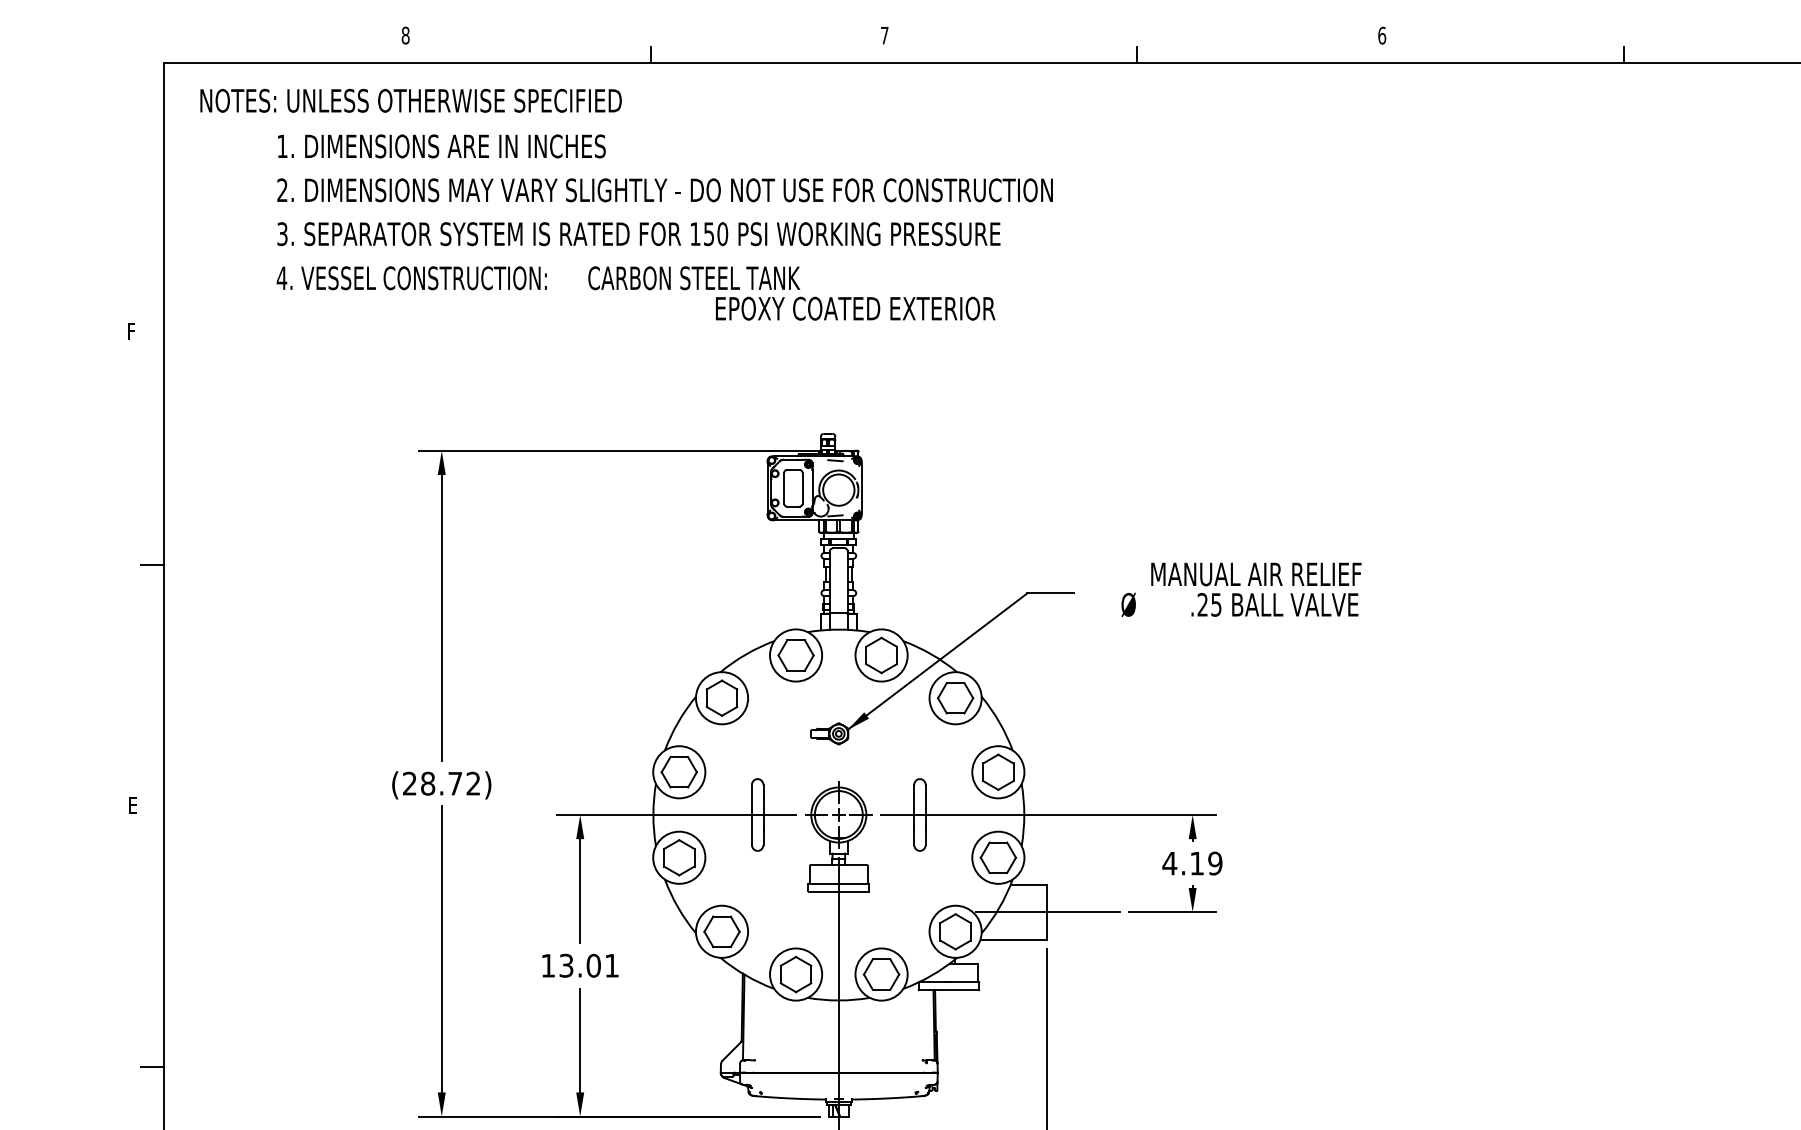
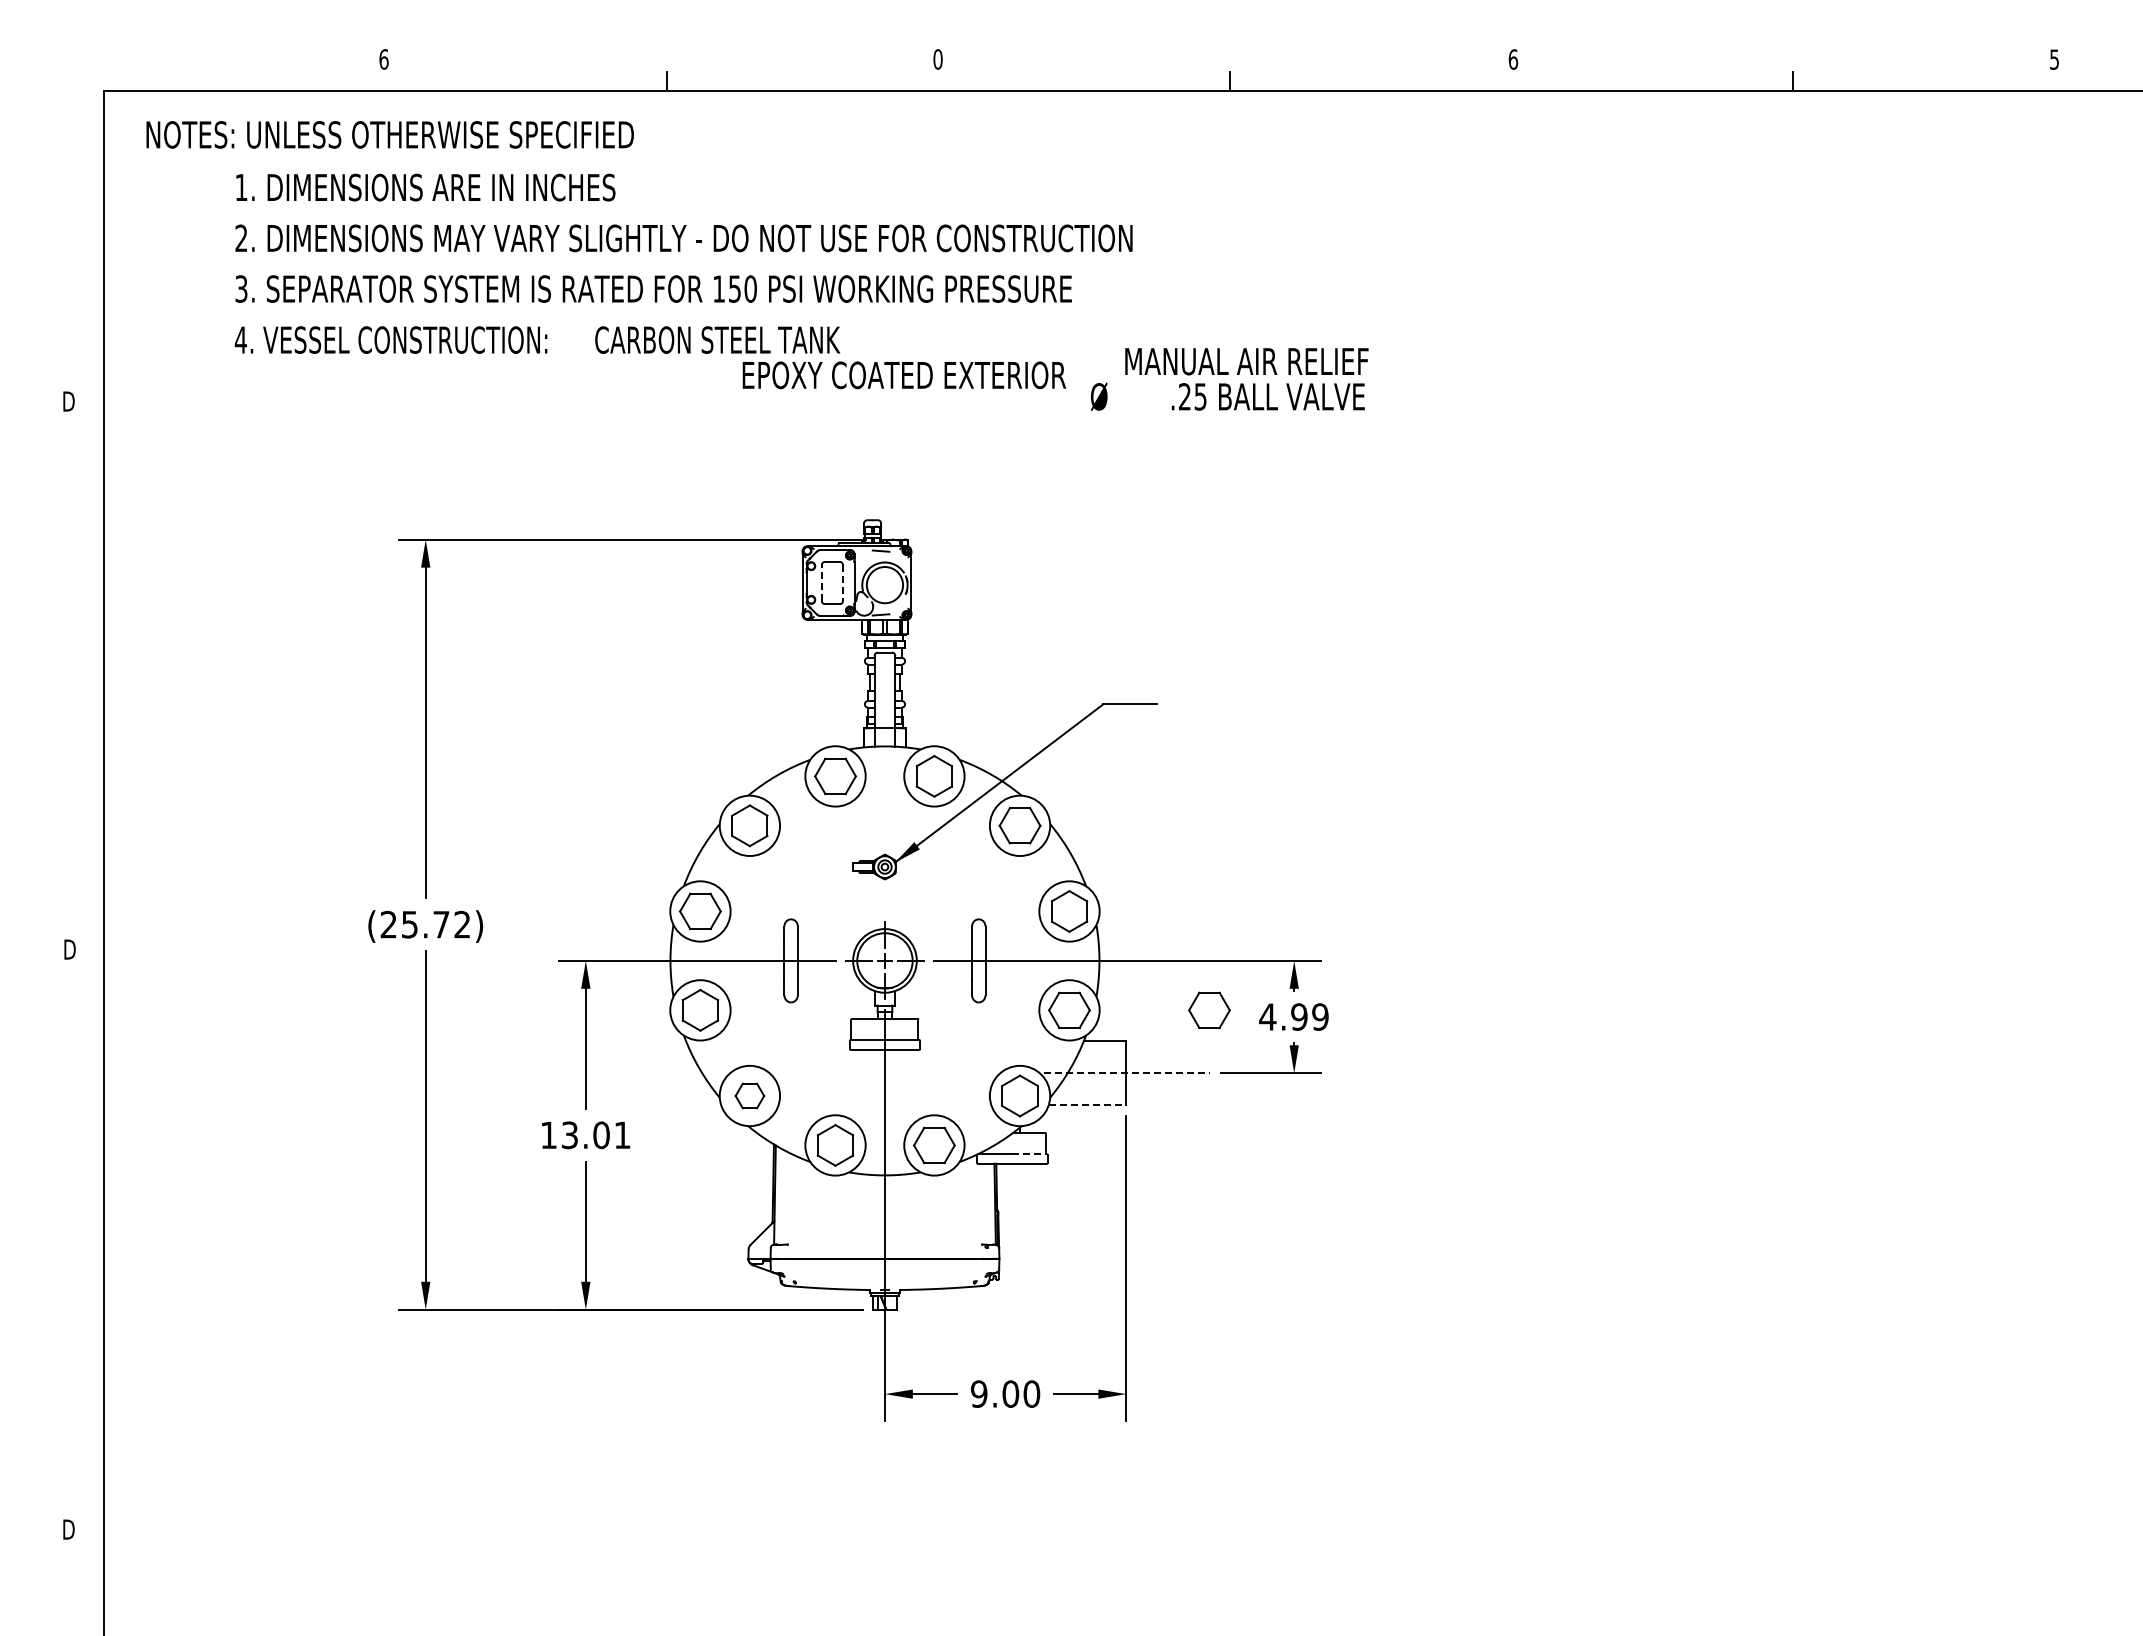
text: (405, 35) -> (383, 59), 8 -> 6
text: (884, 35) -> (937, 59), 7 -> 0
text: (132, 331) -> (68, 401), F -> D
line: (783, 488) -> (821, 583), solid -> dashed
line: (802, 488) -> (842, 583), solid -> dashed
line: (151, 564) -> (90, 671), removed
text: (1241, 589) -> (1229, 379), moved
text: (427, 783) -> (409, 924), (28.72) -> (25.72)
text: (133, 805) -> (69, 949), E -> D
part: (1119, 857) -> (1209, 1009), added
text: (1197, 863) -> (1299, 1016), 4.19 -> 4.99
line: (1047, 912) -> (1126, 1073), solid -> dashed
part: (721, 931) -> (749, 1095), size x0.7
line: (1013, 940) -> (1087, 1105), solid -> dashed
line: (964, 982) -> (1030, 1154), solid -> dashed
line: (151, 1067) -> (90, 1252), removed

